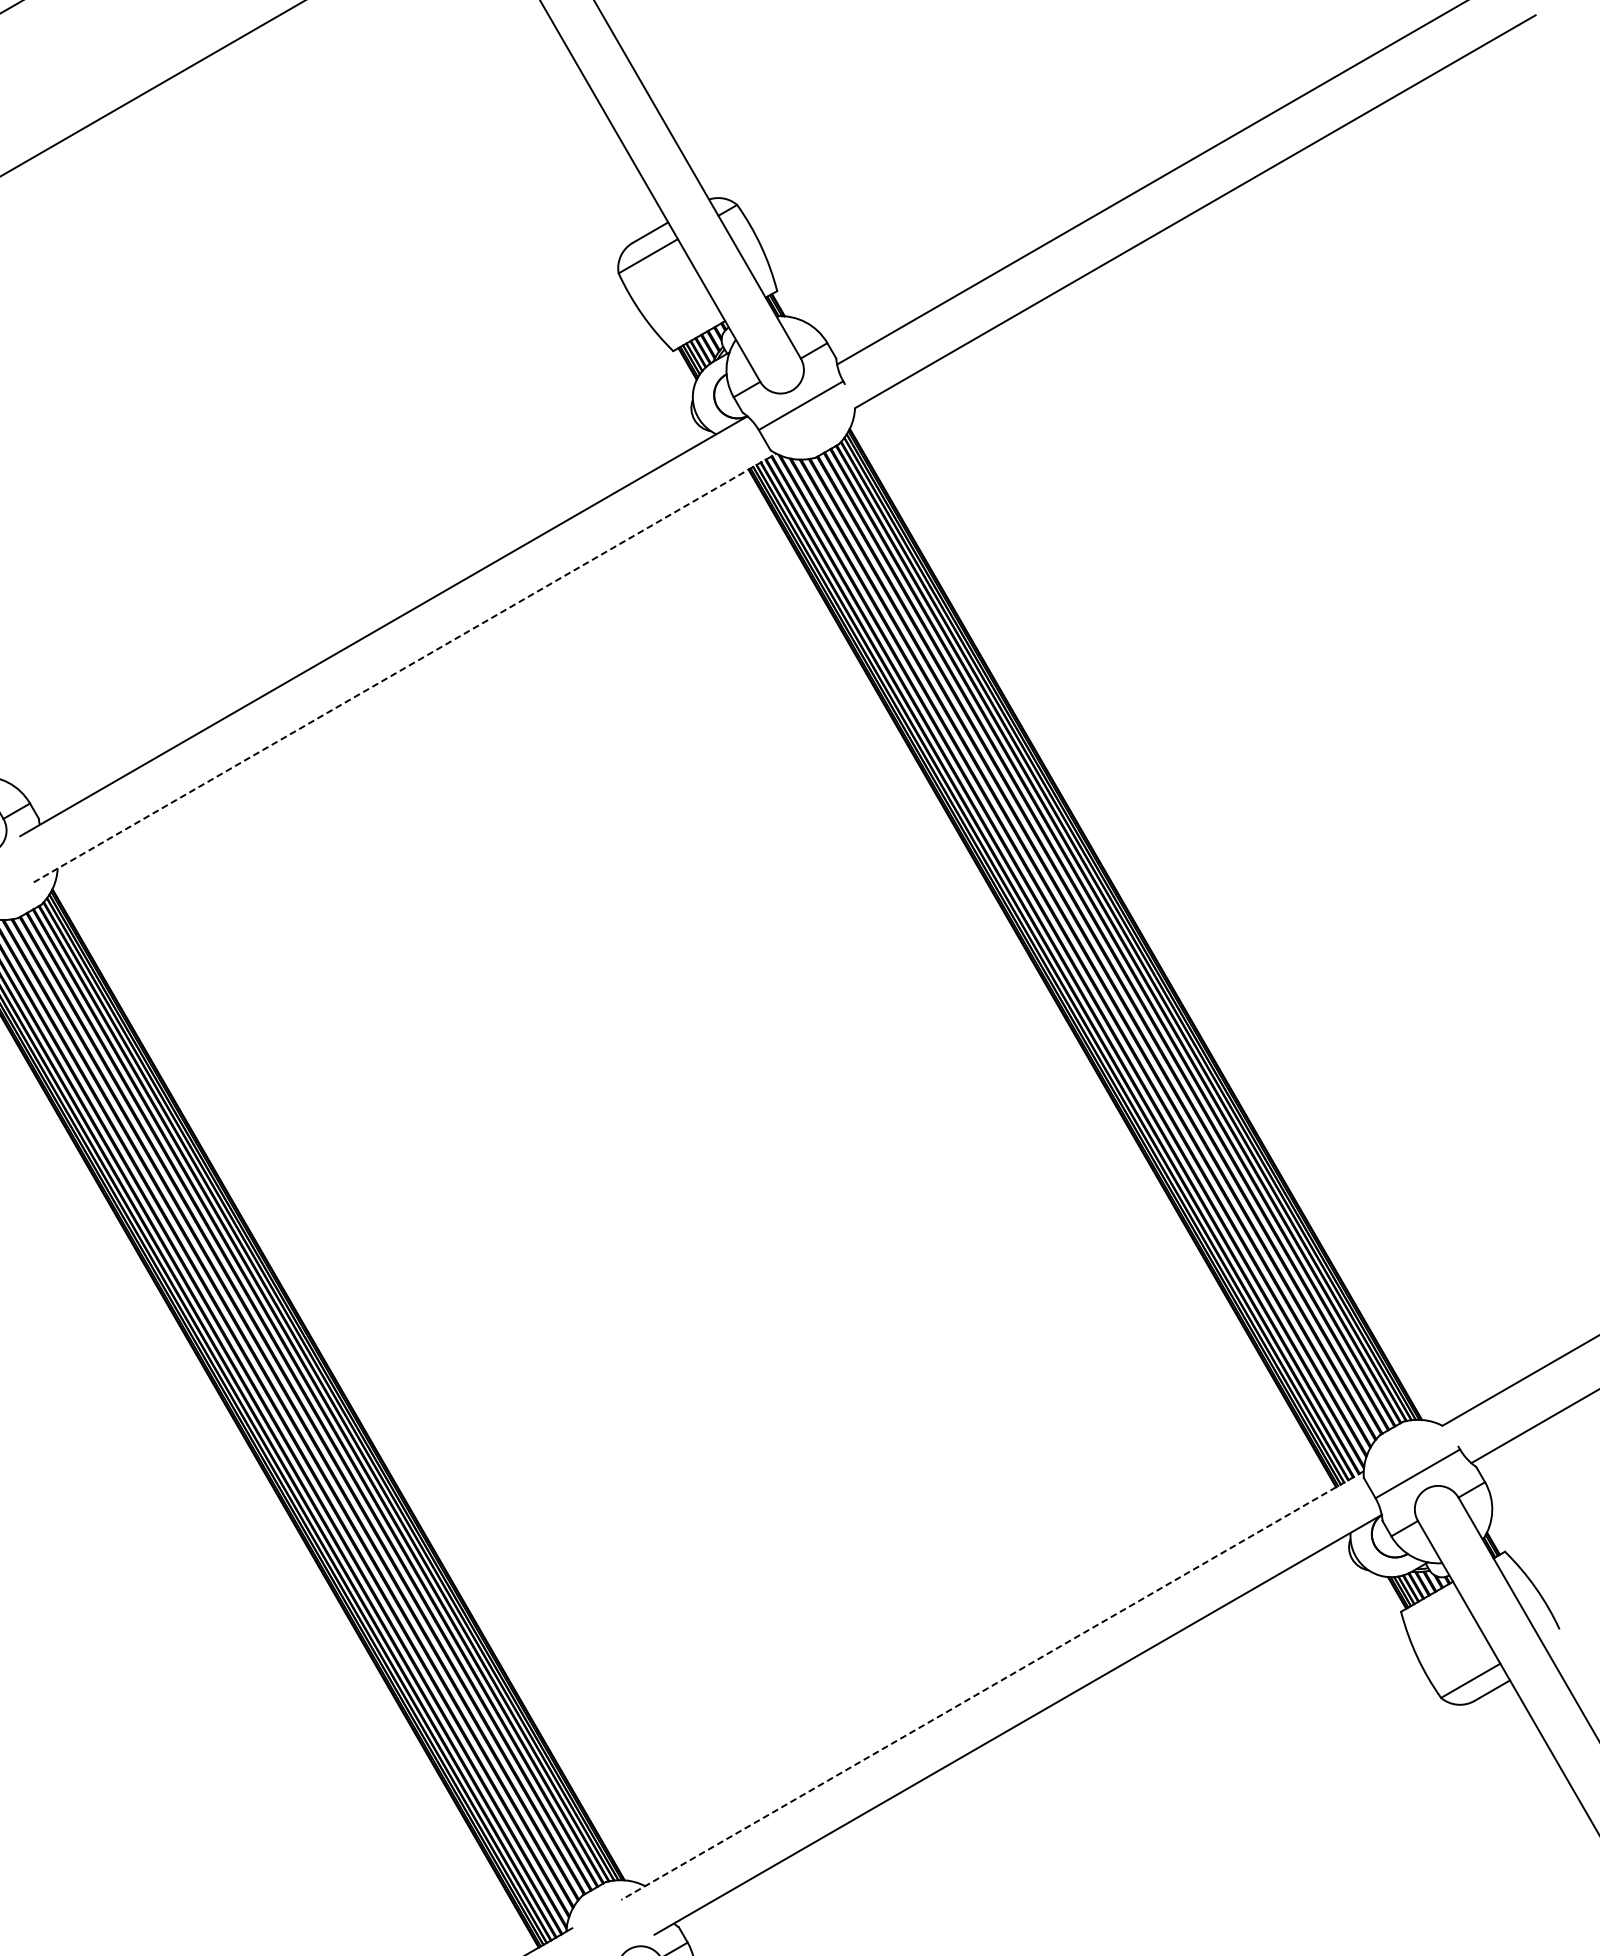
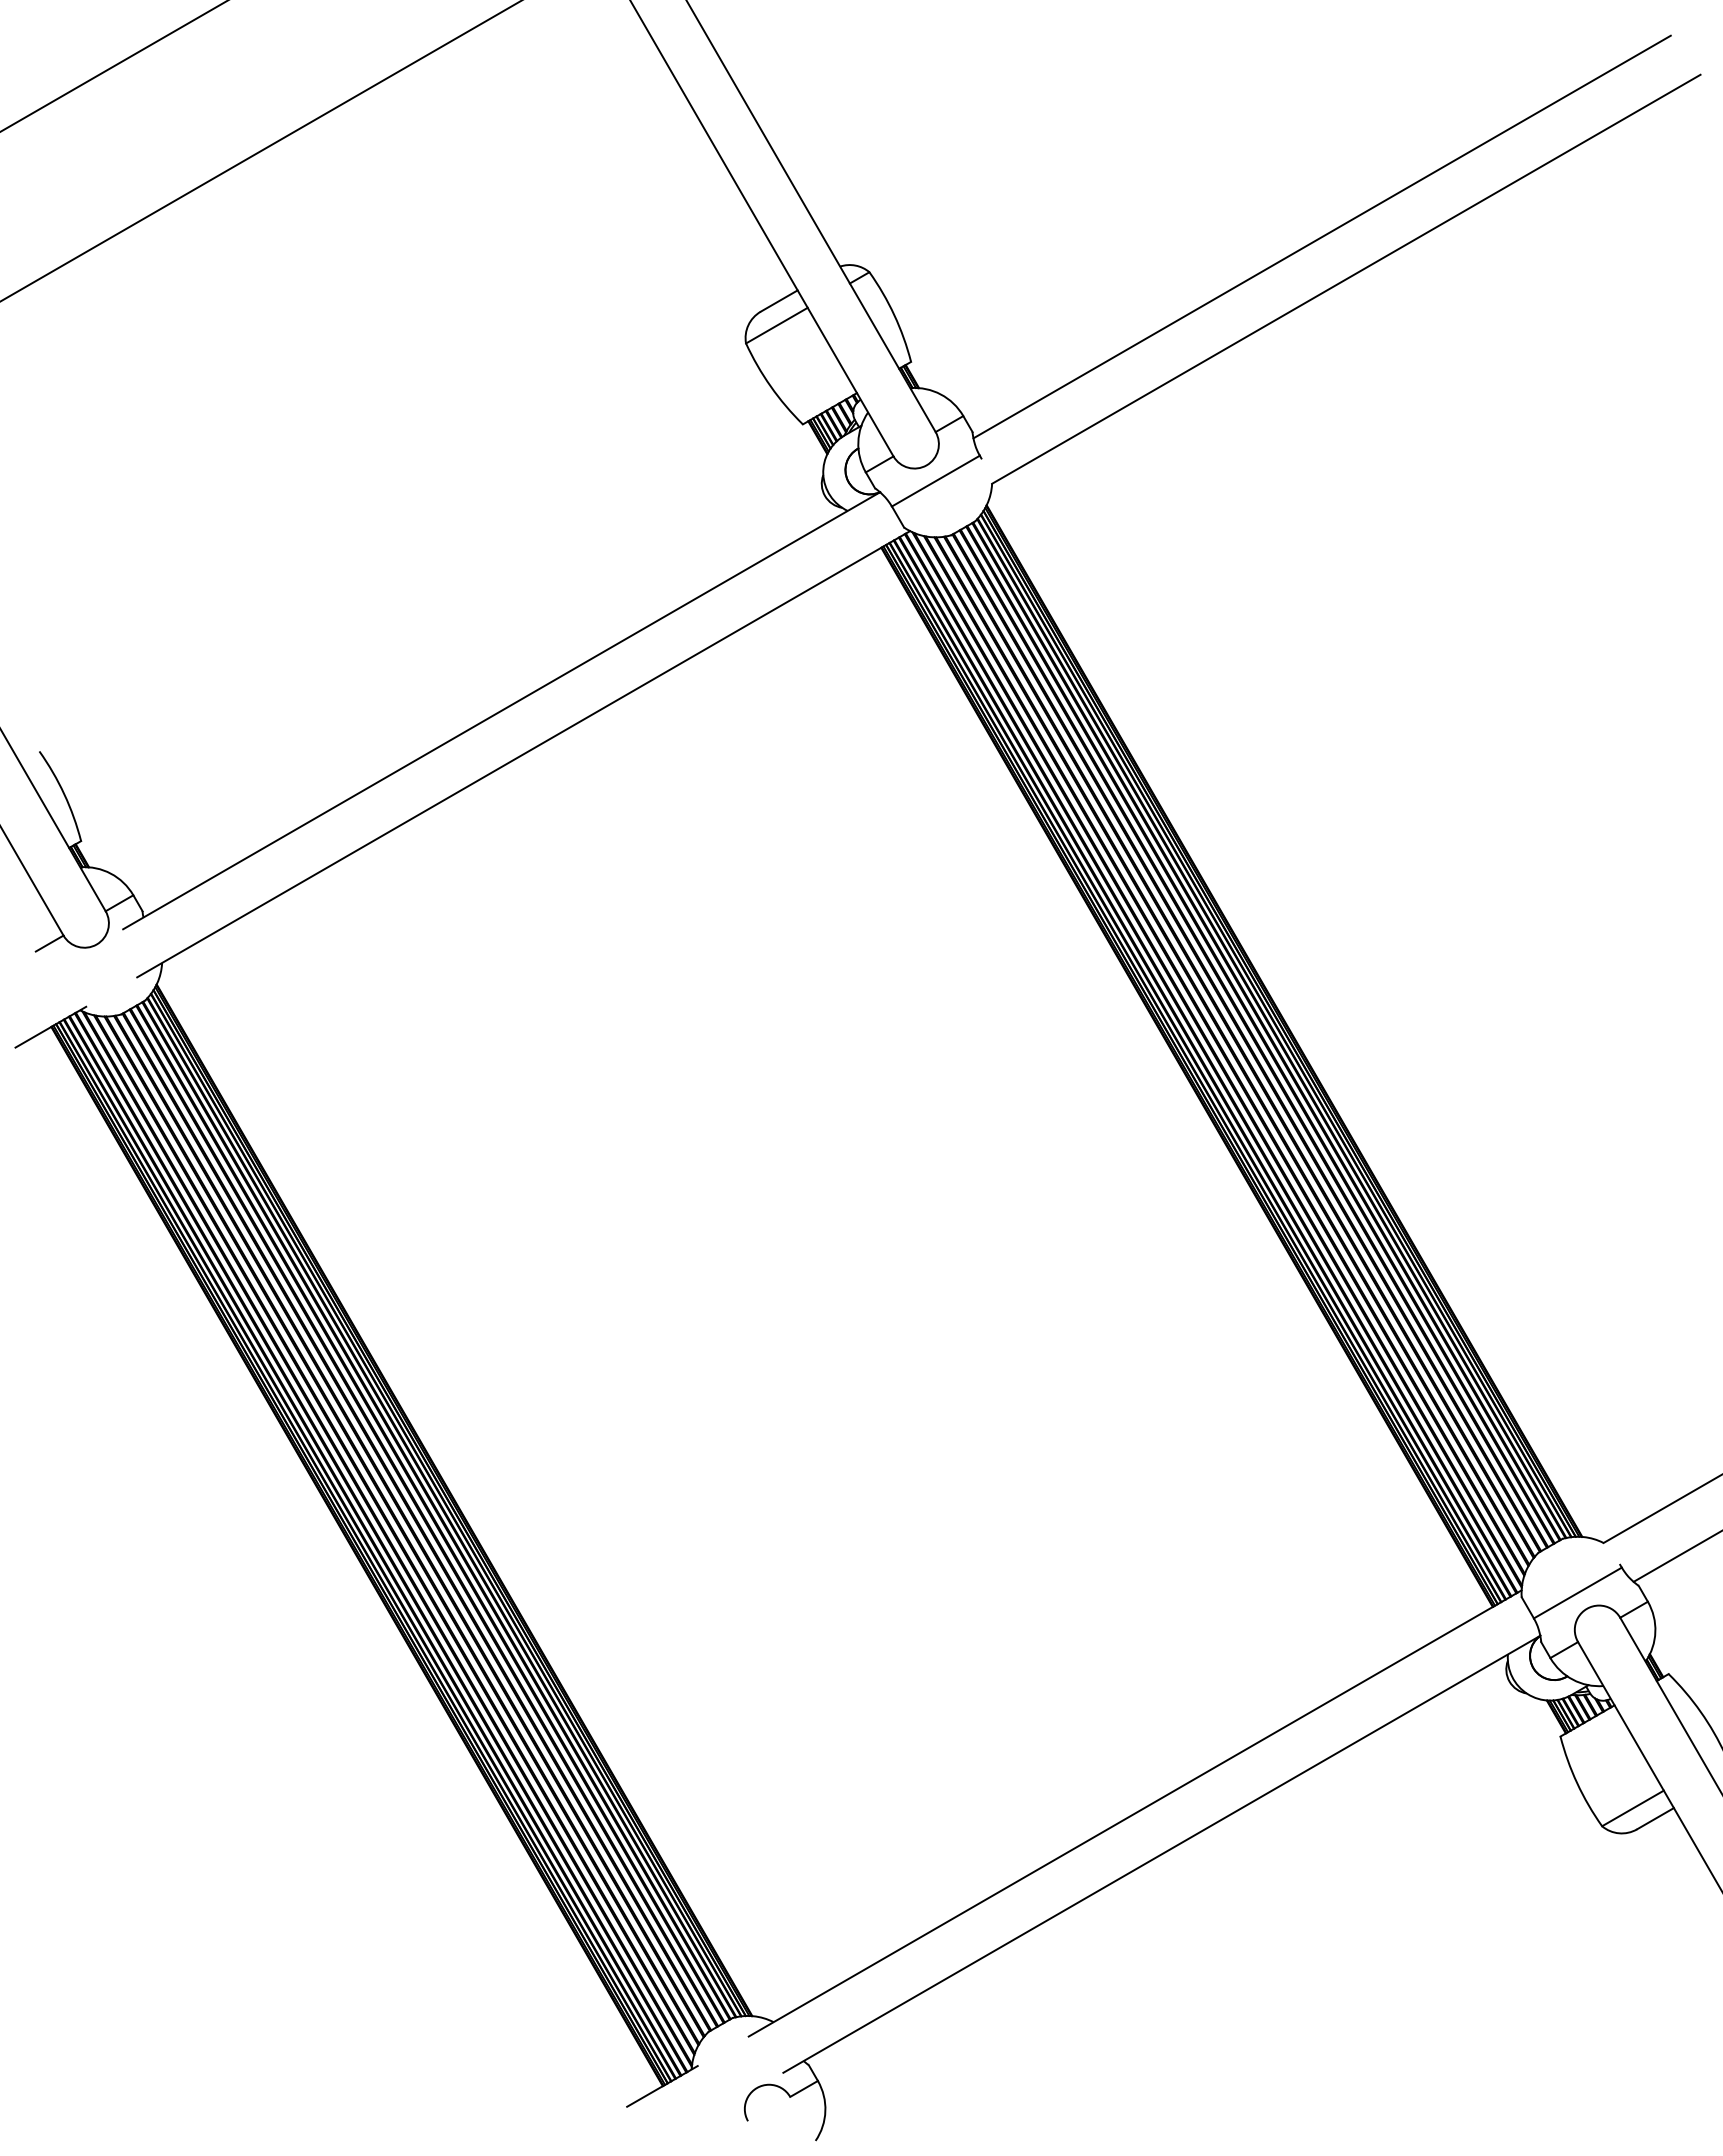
line: (405, 668) -> (524, 754), dashed -> solid
line: (991, 1685) -> (1134, 1813), dashed -> solid

